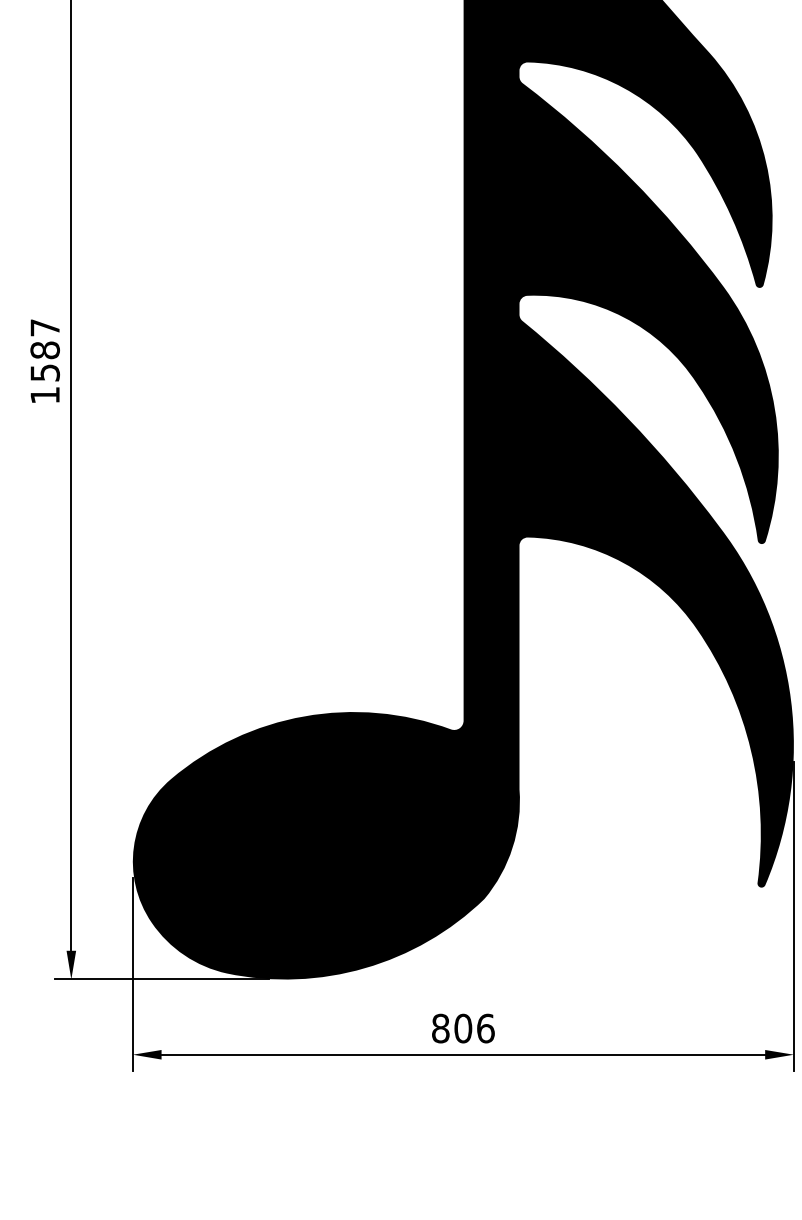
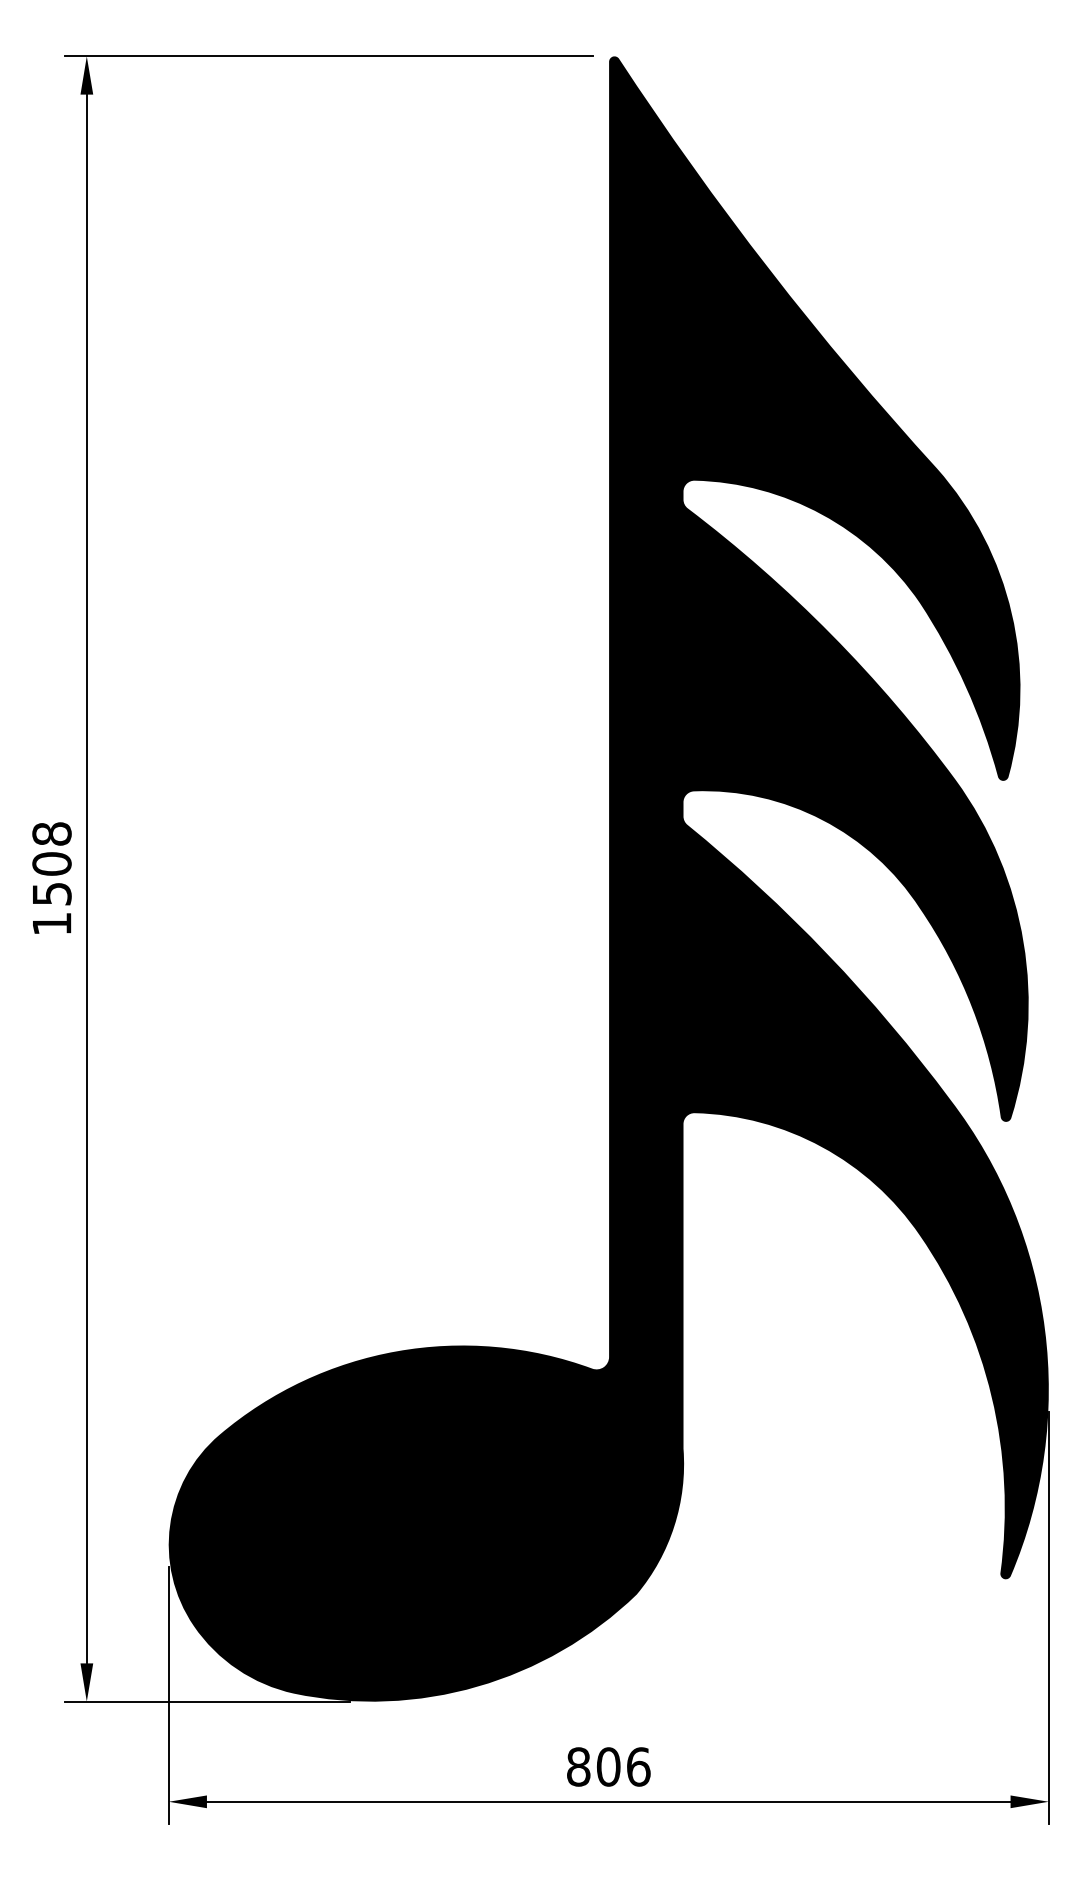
text: (44, 338) -> (51, 848), 1587 -> 1508

